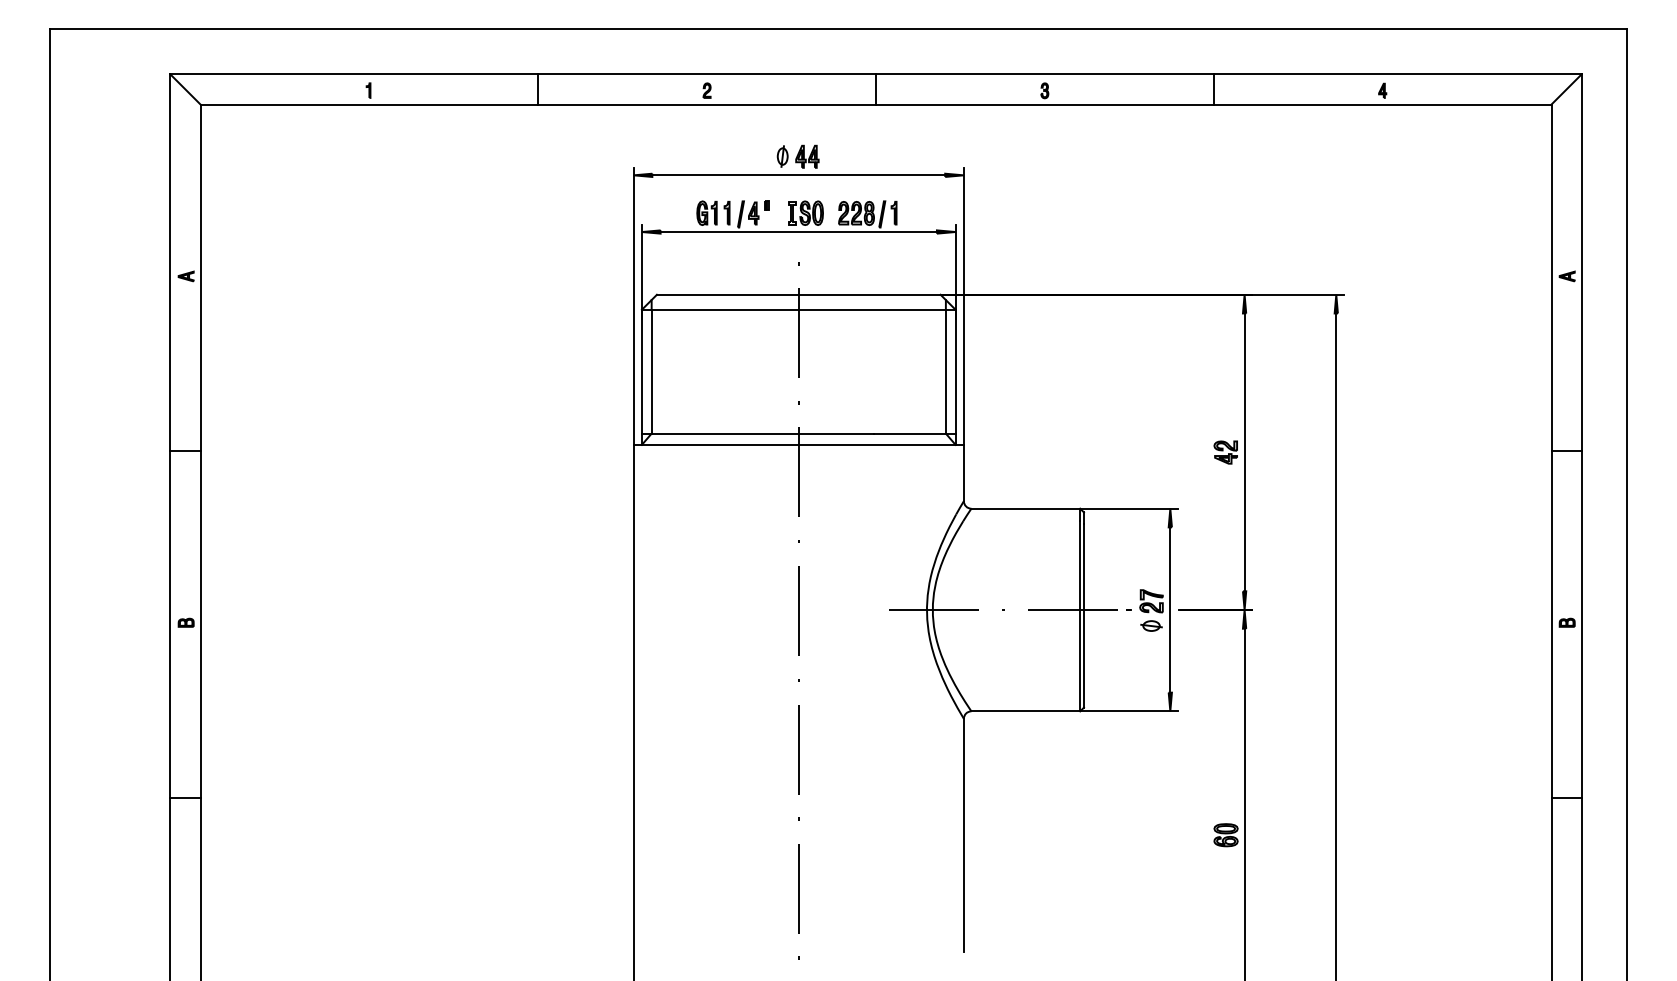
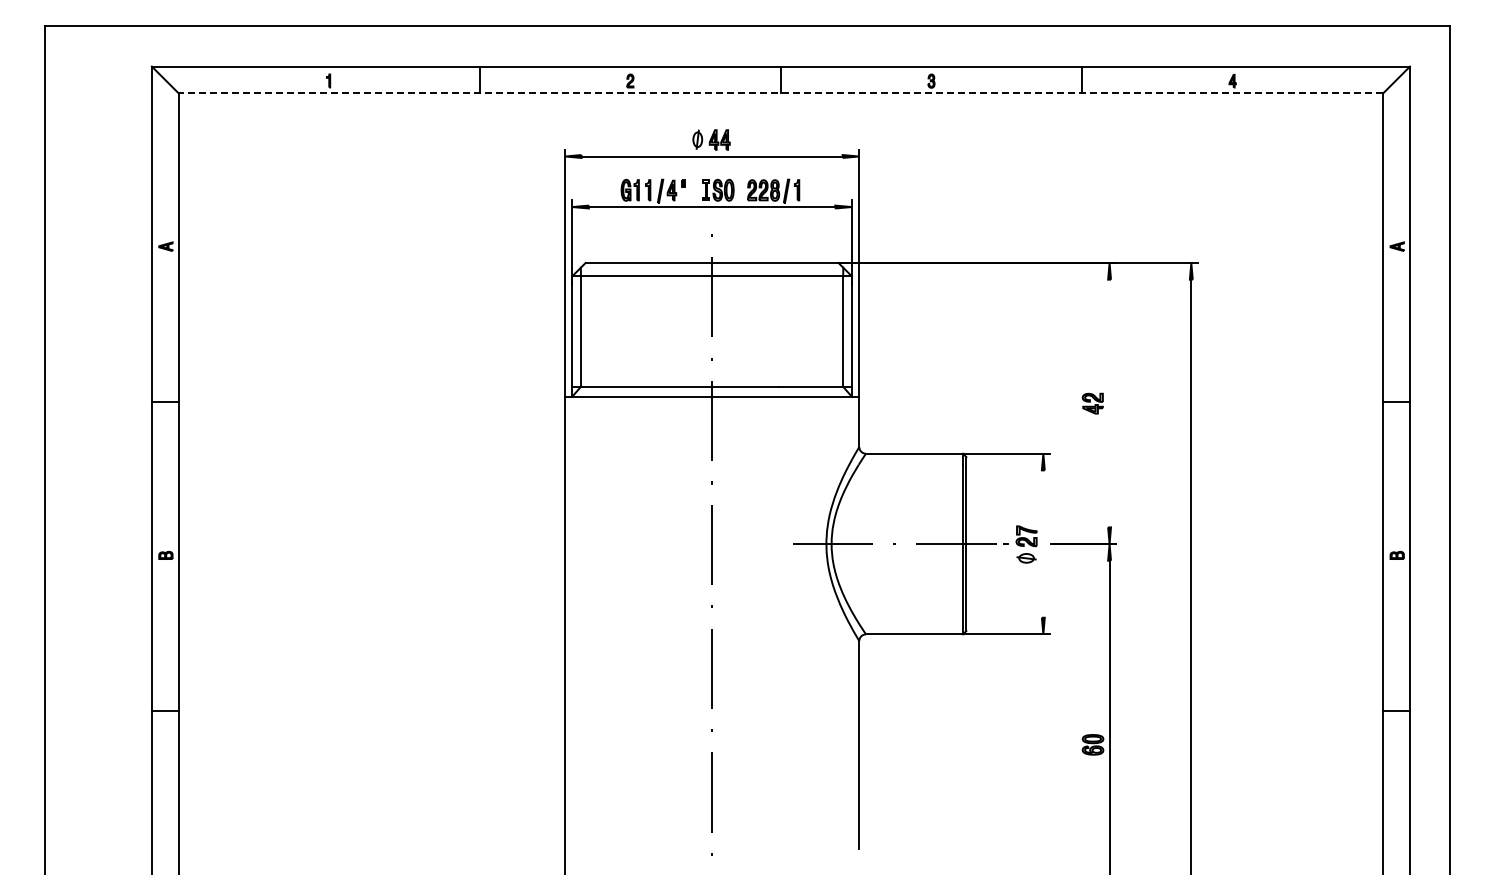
line: (875, 104) -> (780, 93), solid -> dashed
line: (1244, 452) -> (1109, 403), removed
line: (1170, 609) -> (1043, 543), removed

